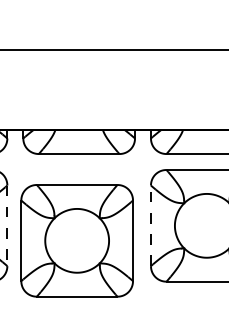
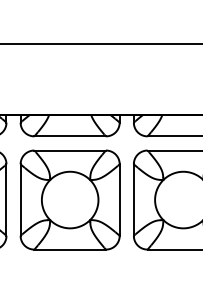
line: (150, 225) -> (133, 199), dashed -> solid
line: (7, 226) -> (6, 200), dashed -> solid
part: (76, 240) -> (69, 199), moved

